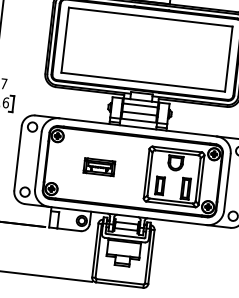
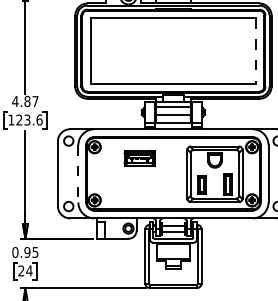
line: (228, 59) -> (255, 51), solid -> dashed
line: (38, 160) -> (78, 173), solid -> dashed
part: (99, 166) -> (139, 157), moved

